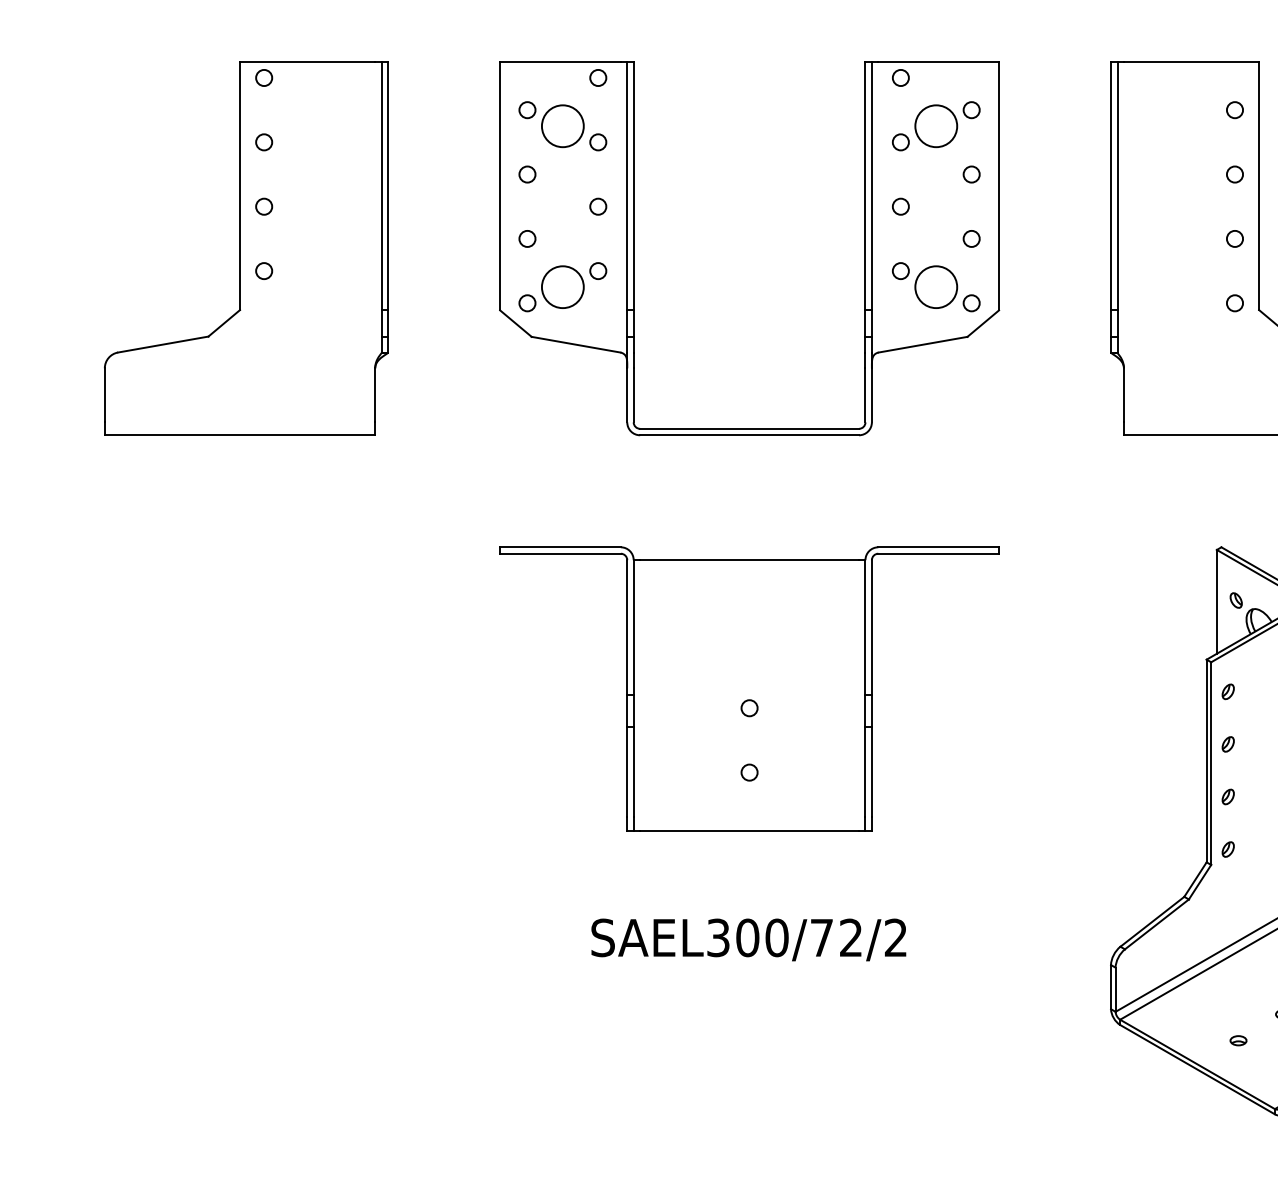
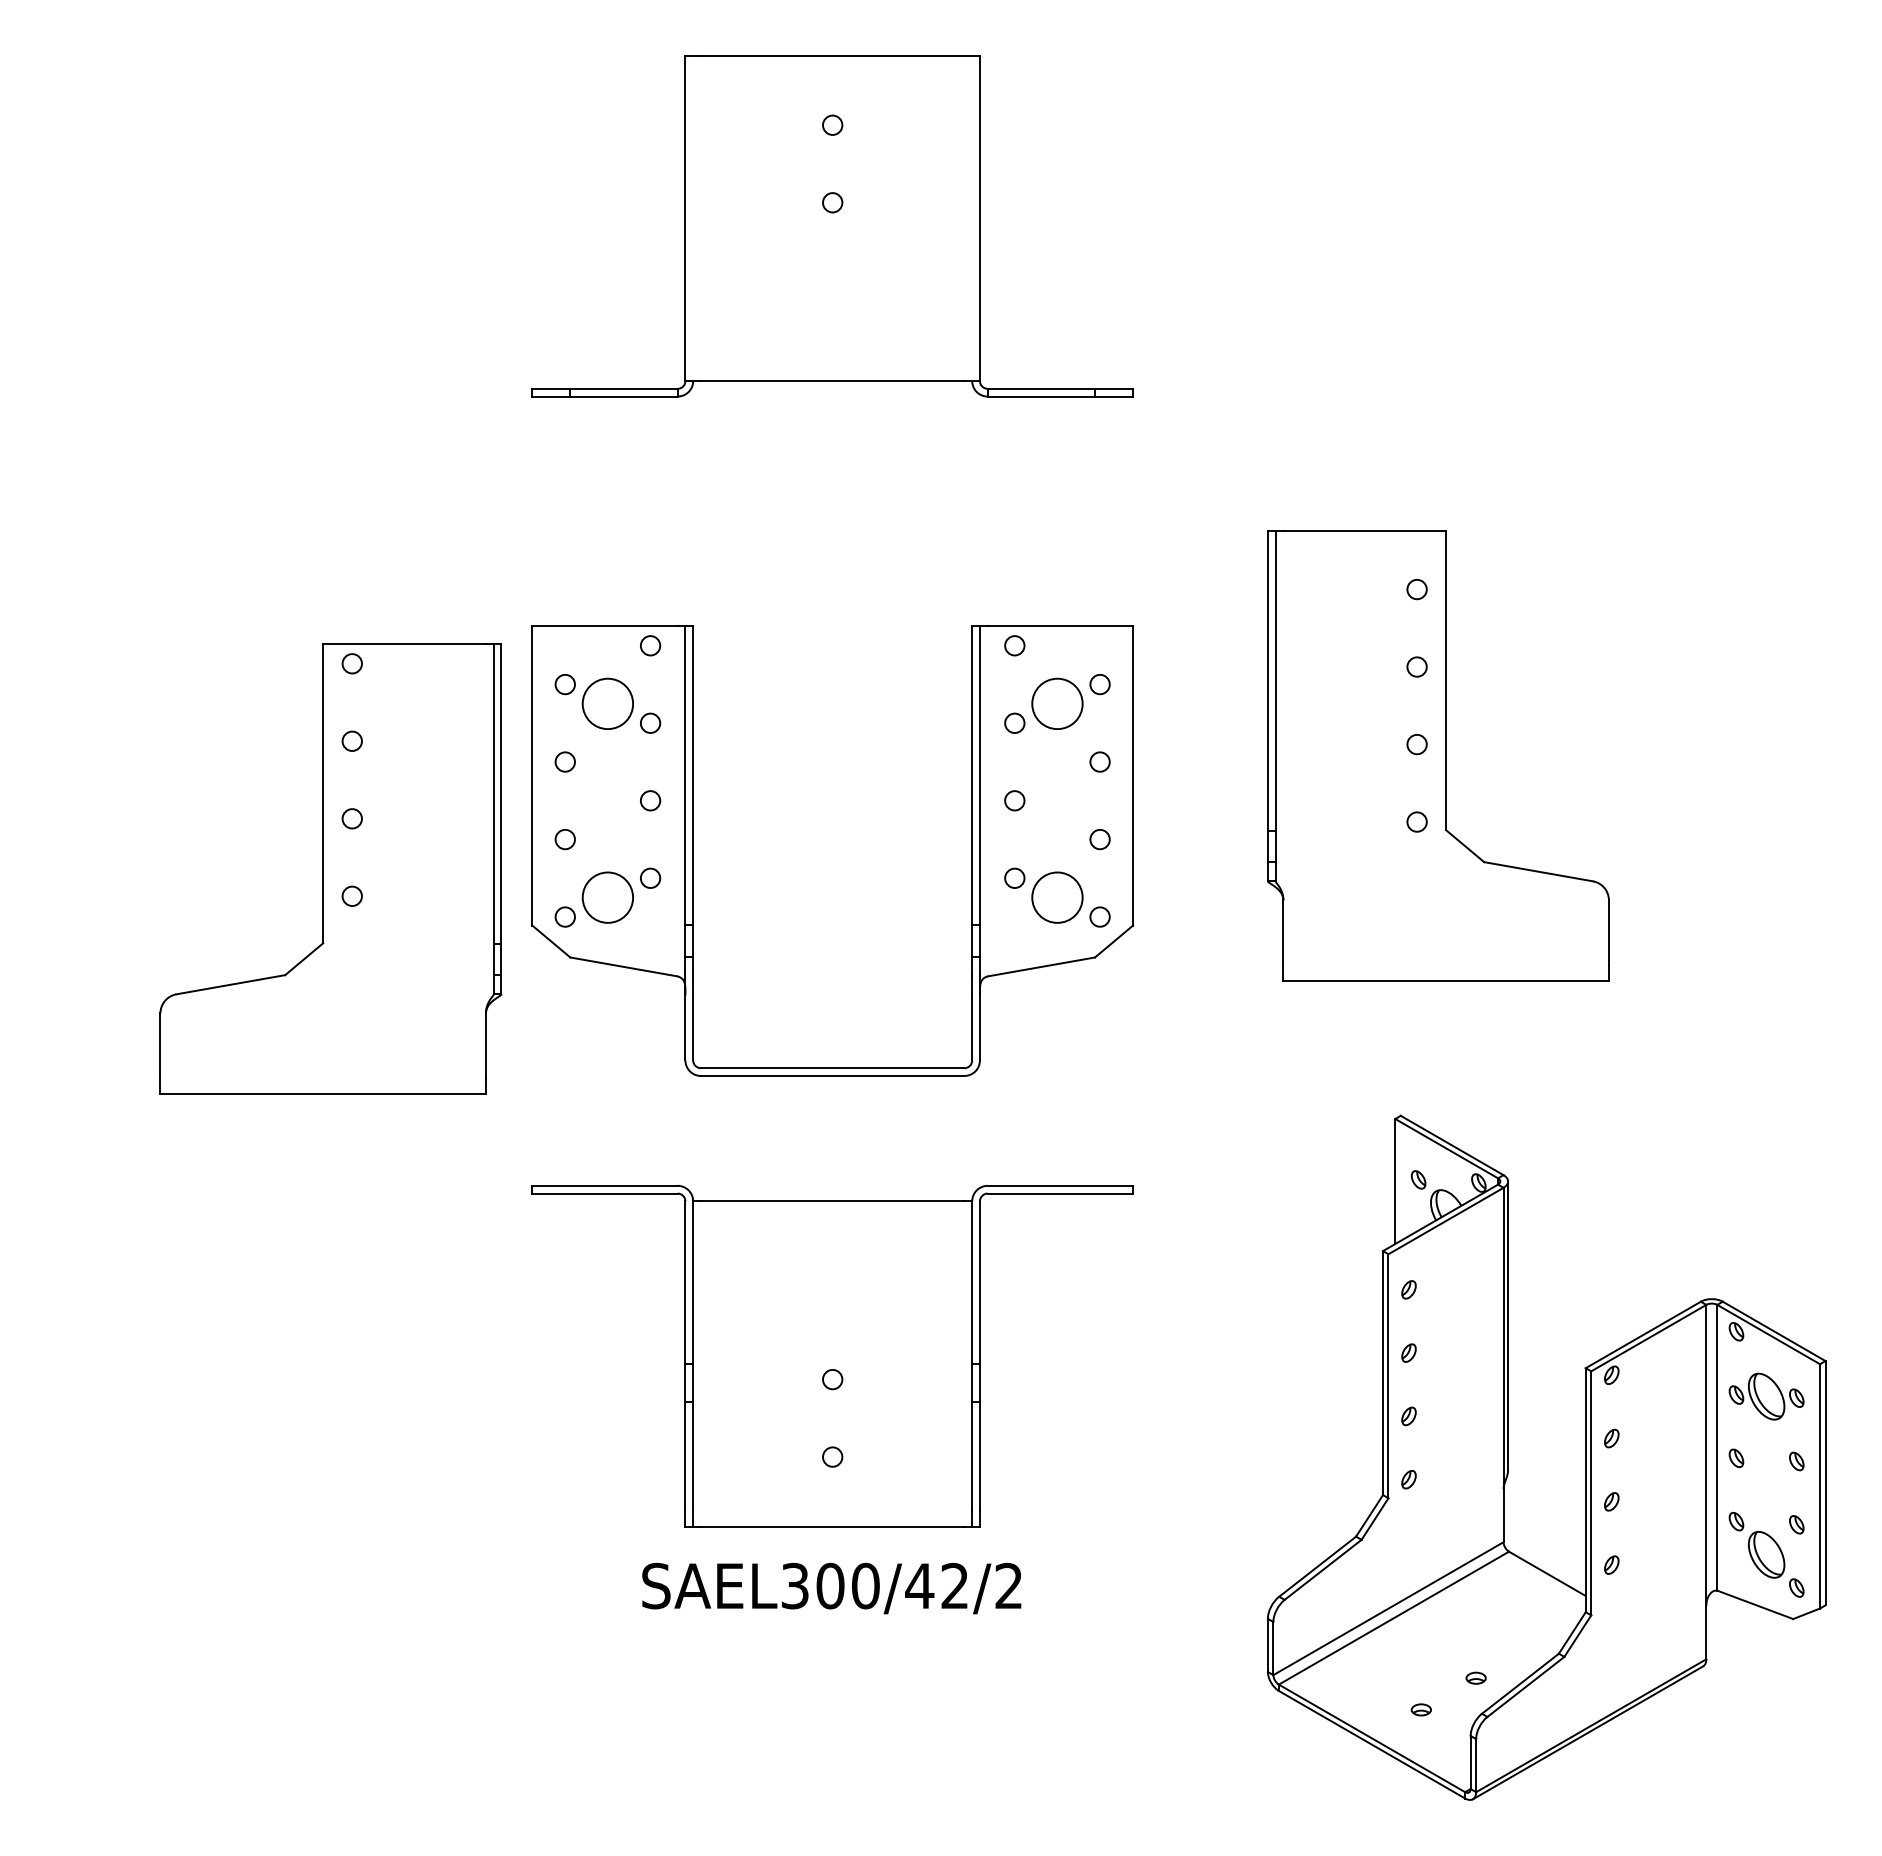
part: (246, 248) -> (330, 868), moved
part: (633, 248) -> (693, 850), moved
part: (749, 689) -> (832, 1356), moved
text: (821, 937) -> (919, 1585), SAEL300/72/2 -> SAEL300/42/2

